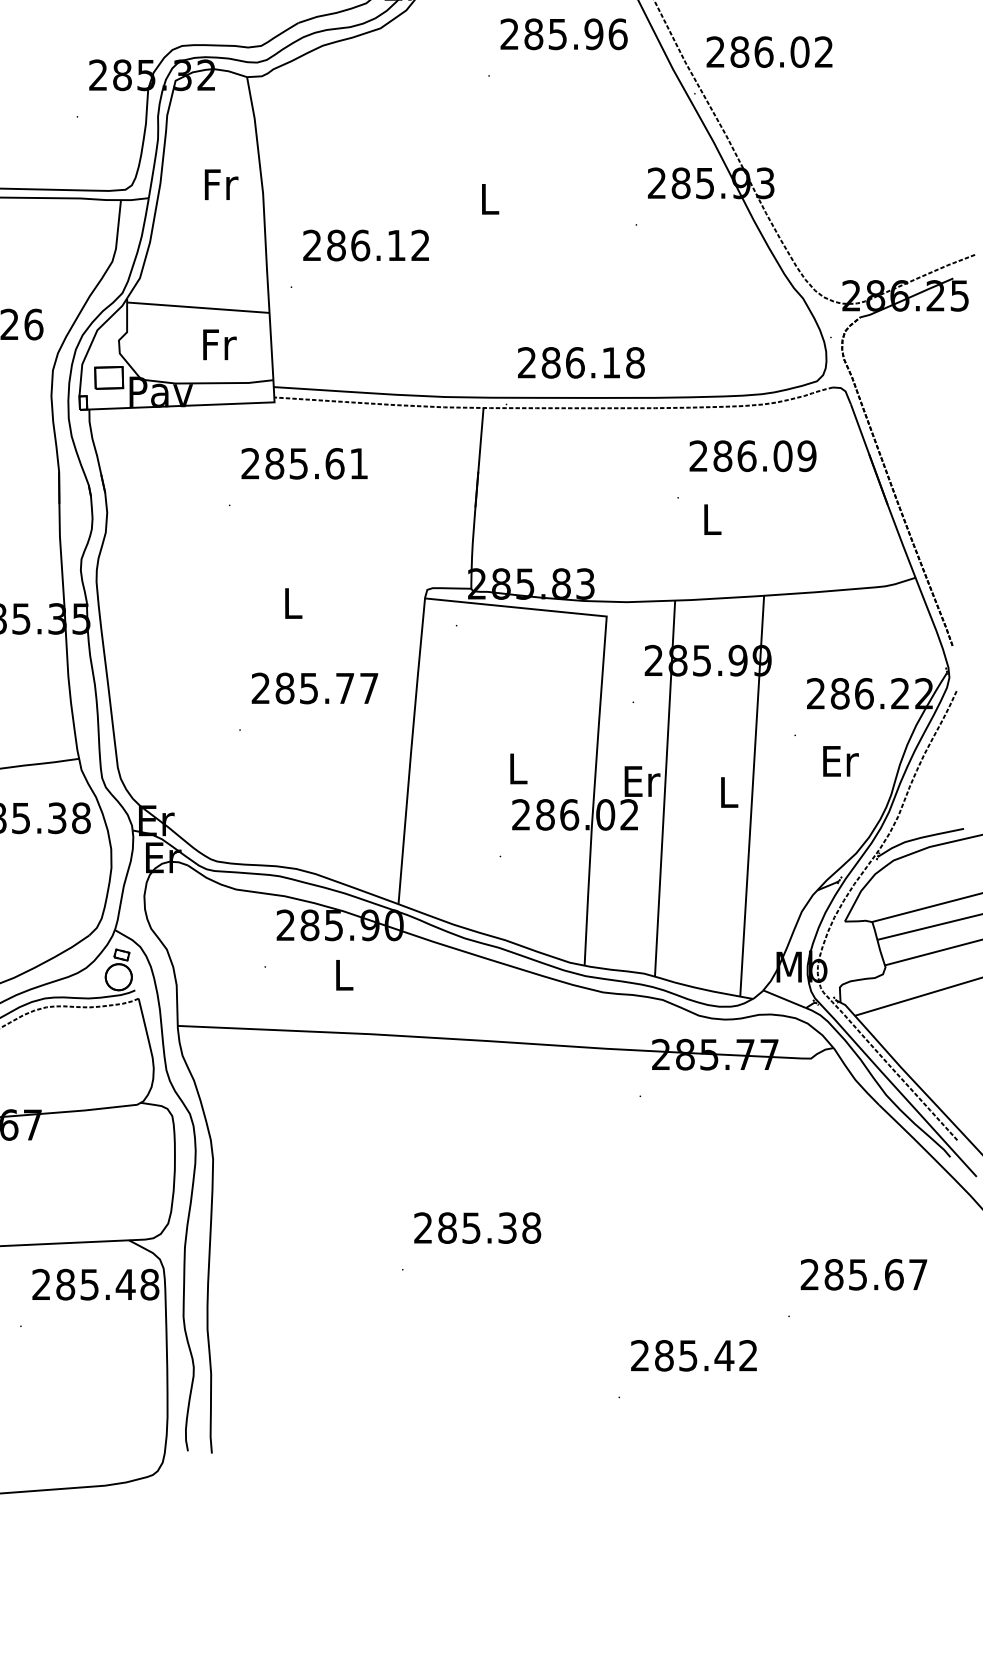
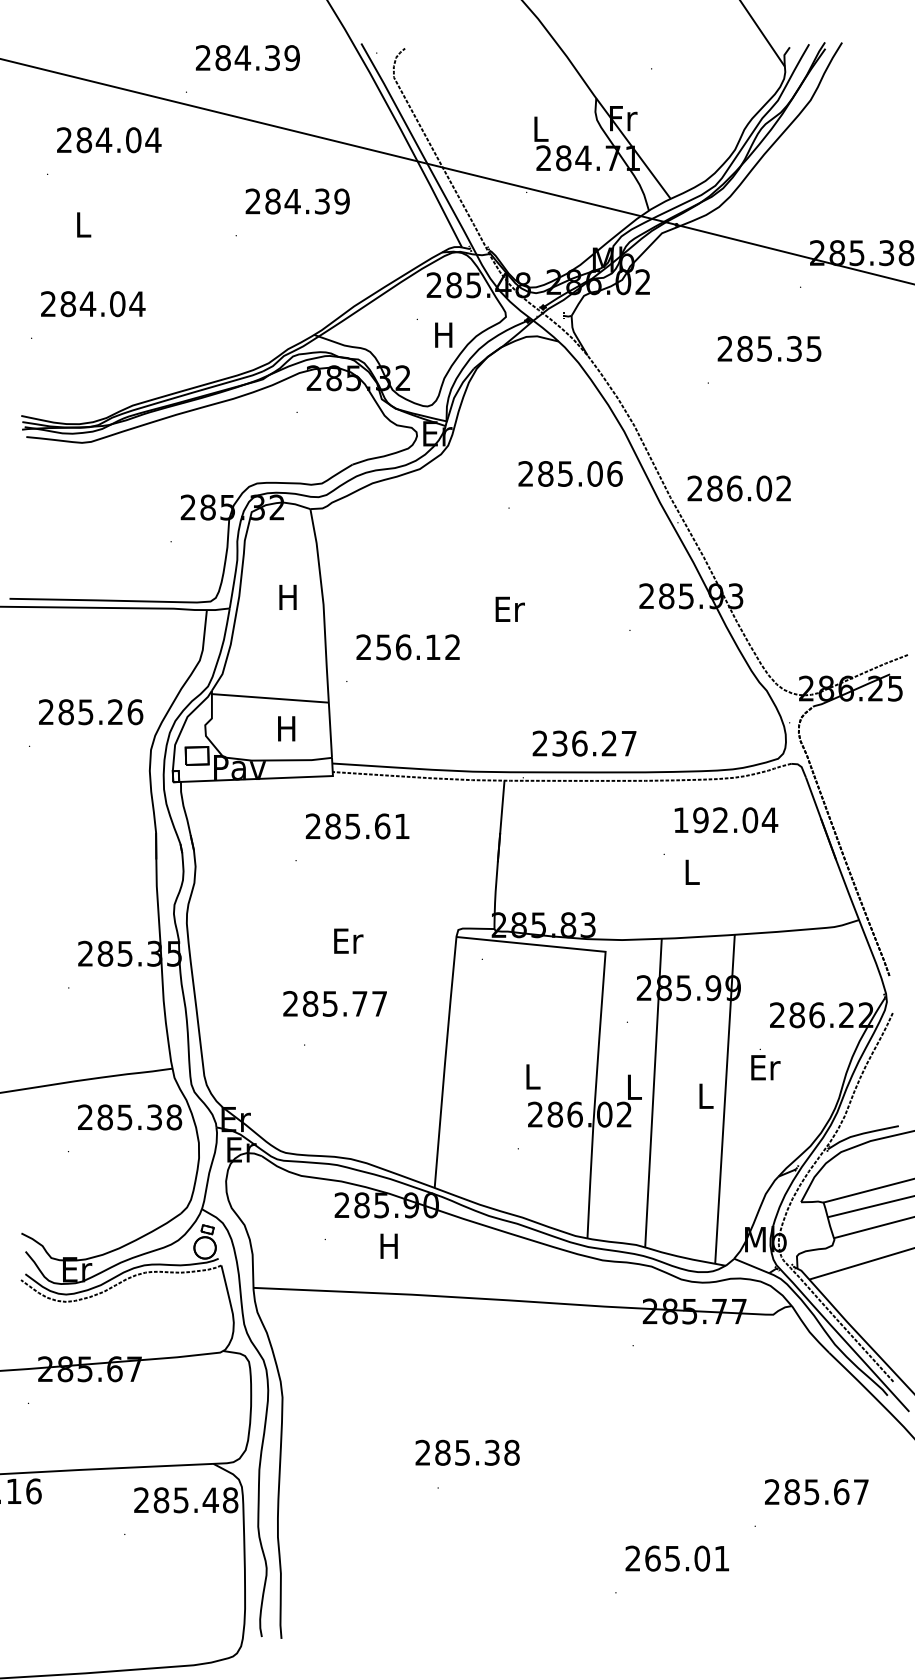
text: (593, 33) -> (594, 473), 285.96 -> 285.06
text: (221, 183) -> (289, 596), Fr -> H
text: (489, 198) -> (509, 608), L -> Er
text: (336, 245) -> (383, 647), 286.12 -> 256.12
text: (219, 344) -> (287, 728), Fr -> H
text: (593, 362) -> (594, 743), 286.18 -> 236.27
text: (752, 456) -> (725, 820), 286.09 -> 192.04
text: (293, 602) -> (348, 940), L -> Er
text: (314, 687) -> (334, 1003), moved
text: (840, 761) -> (765, 1067), moved
text: (641, 780) -> (634, 1086), Er -> L
text: (342, 974) -> (388, 1245), L -> H
text: (477, 1227) -> (467, 1452), moved
text: (706, 1355) -> (687, 1558), 285.42 -> 265.01

